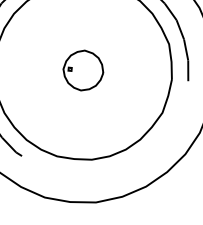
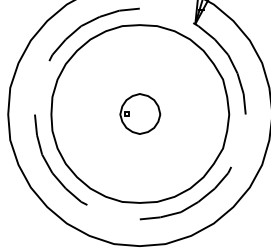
part: (125, 165) -> (191, 204), added

